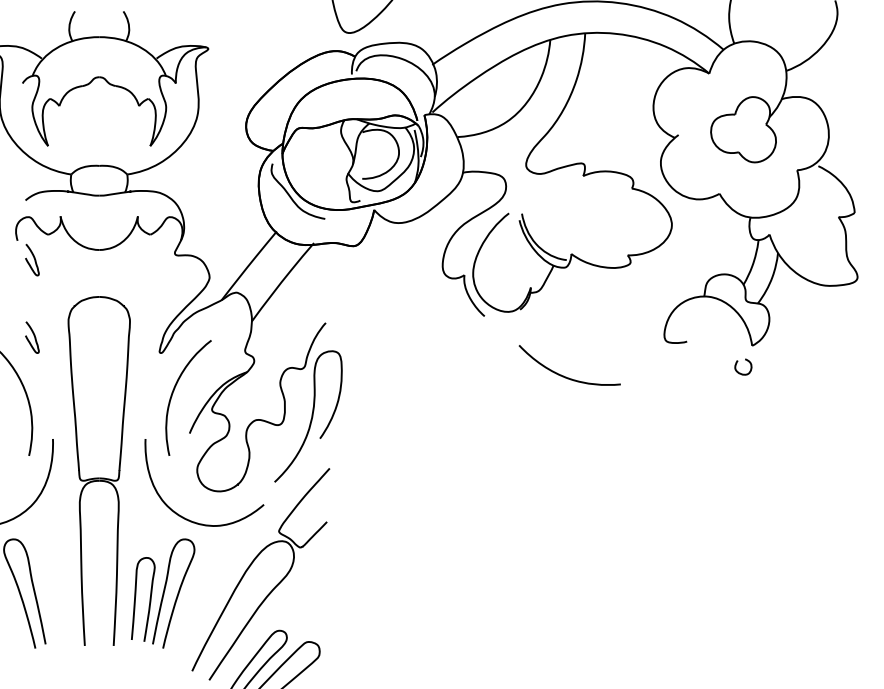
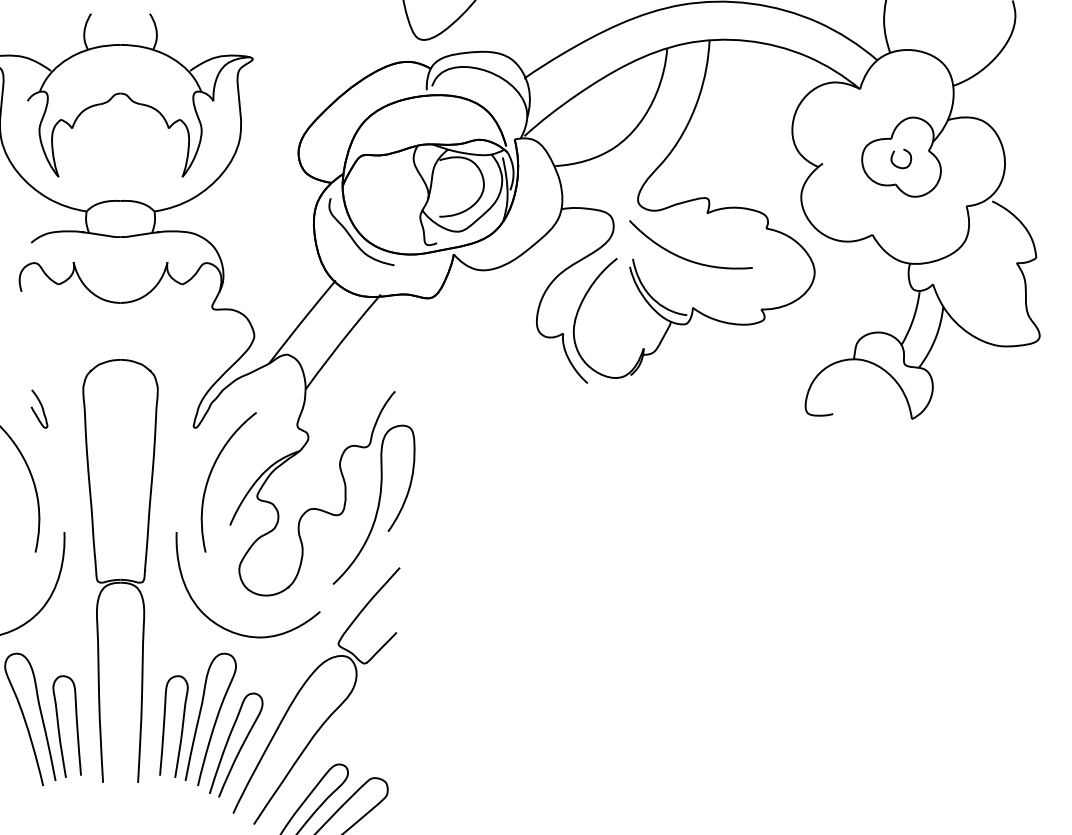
curve: (34, 259) -> (41, 314), removed
curve: (746, 361) -> (905, 151), moved
curve: (564, 375) -> (684, 257), moved
curve: (48, 599) -> (59, 726), added
curve: (198, 615) -> (240, 746), added

